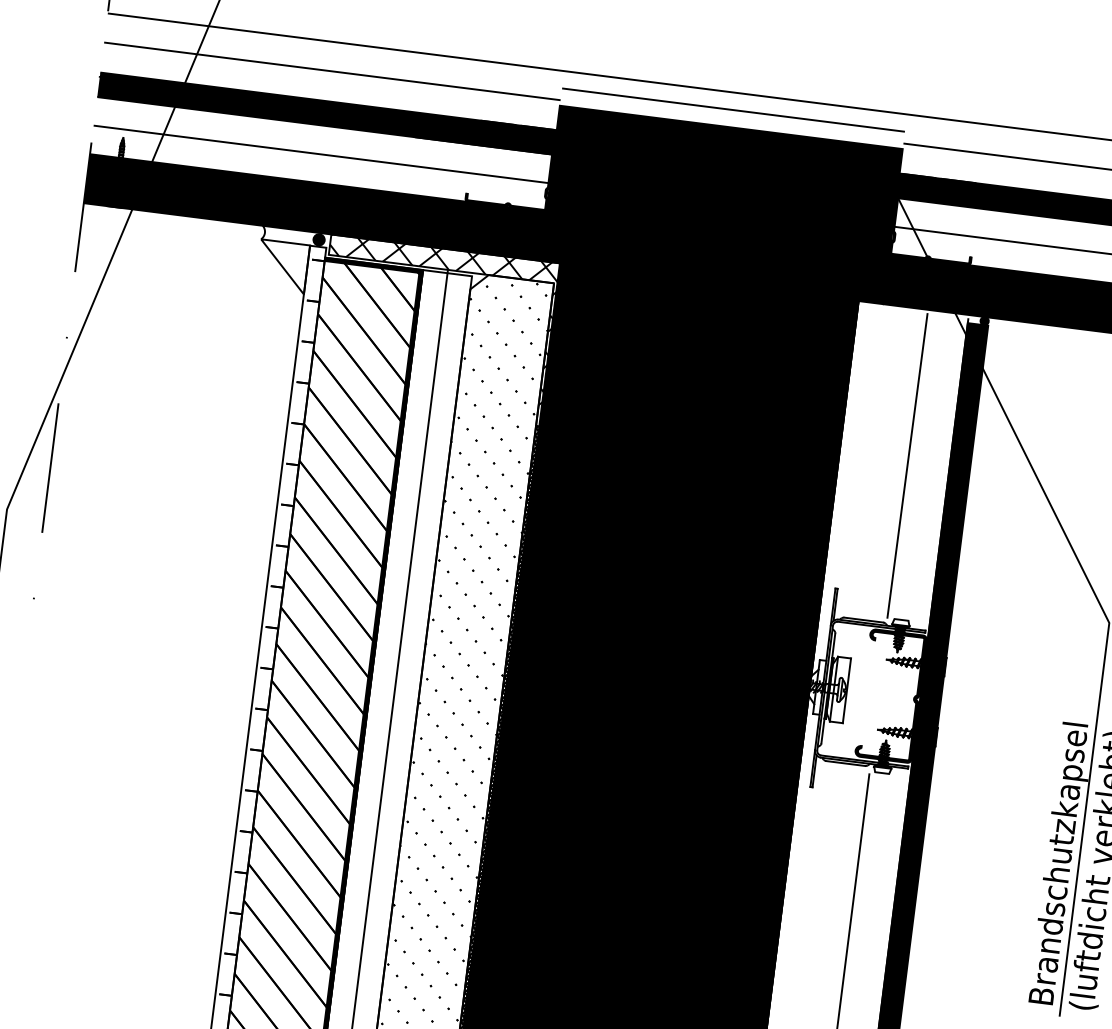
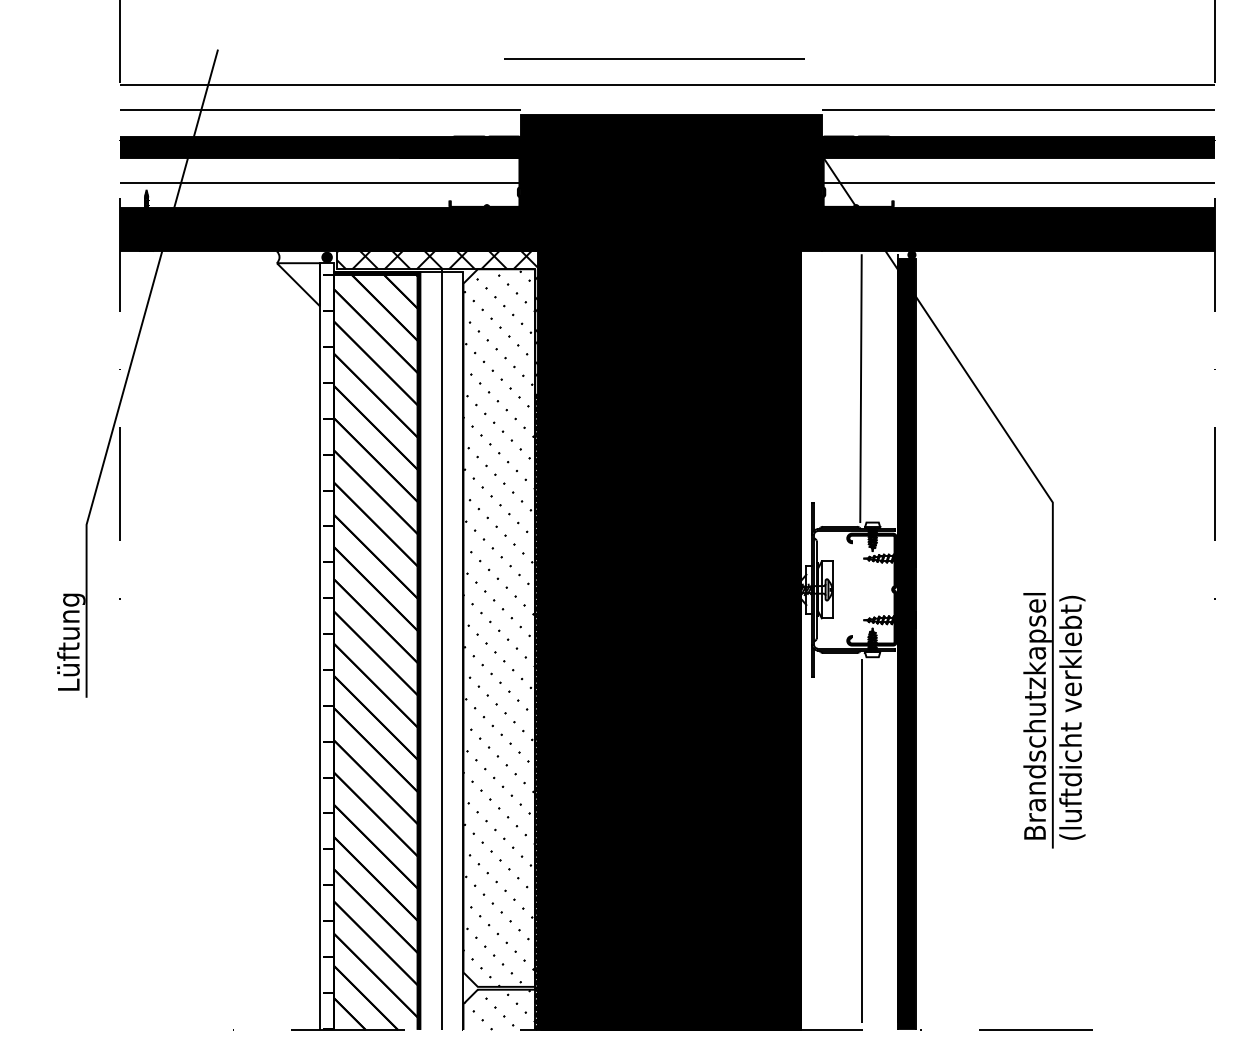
line: (733, 109) -> (654, 58), moved

